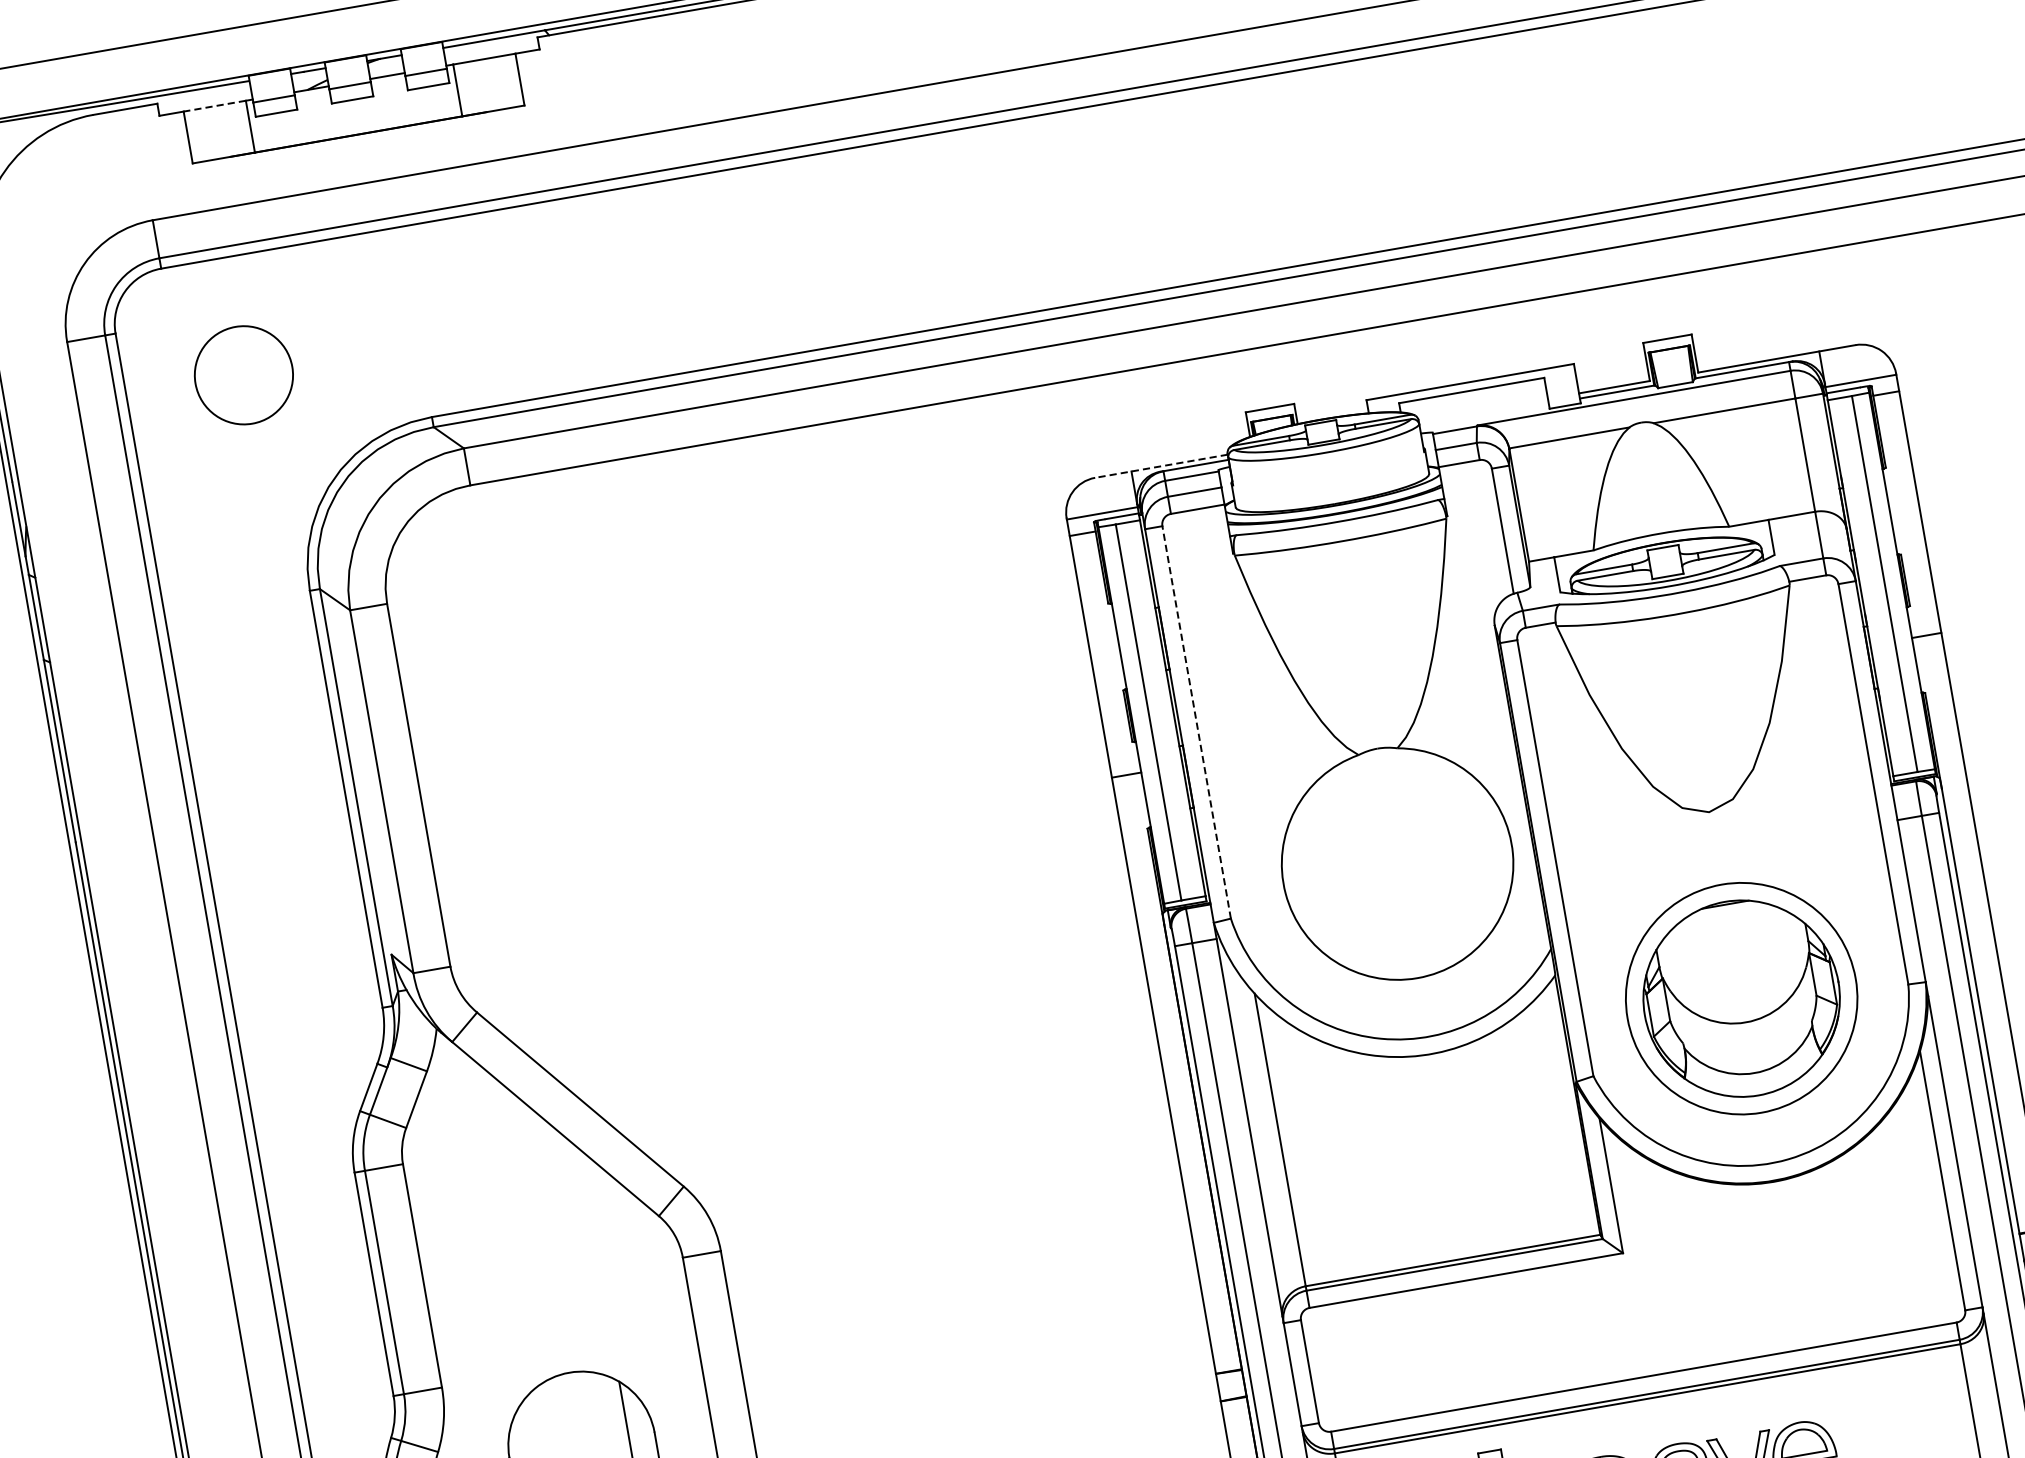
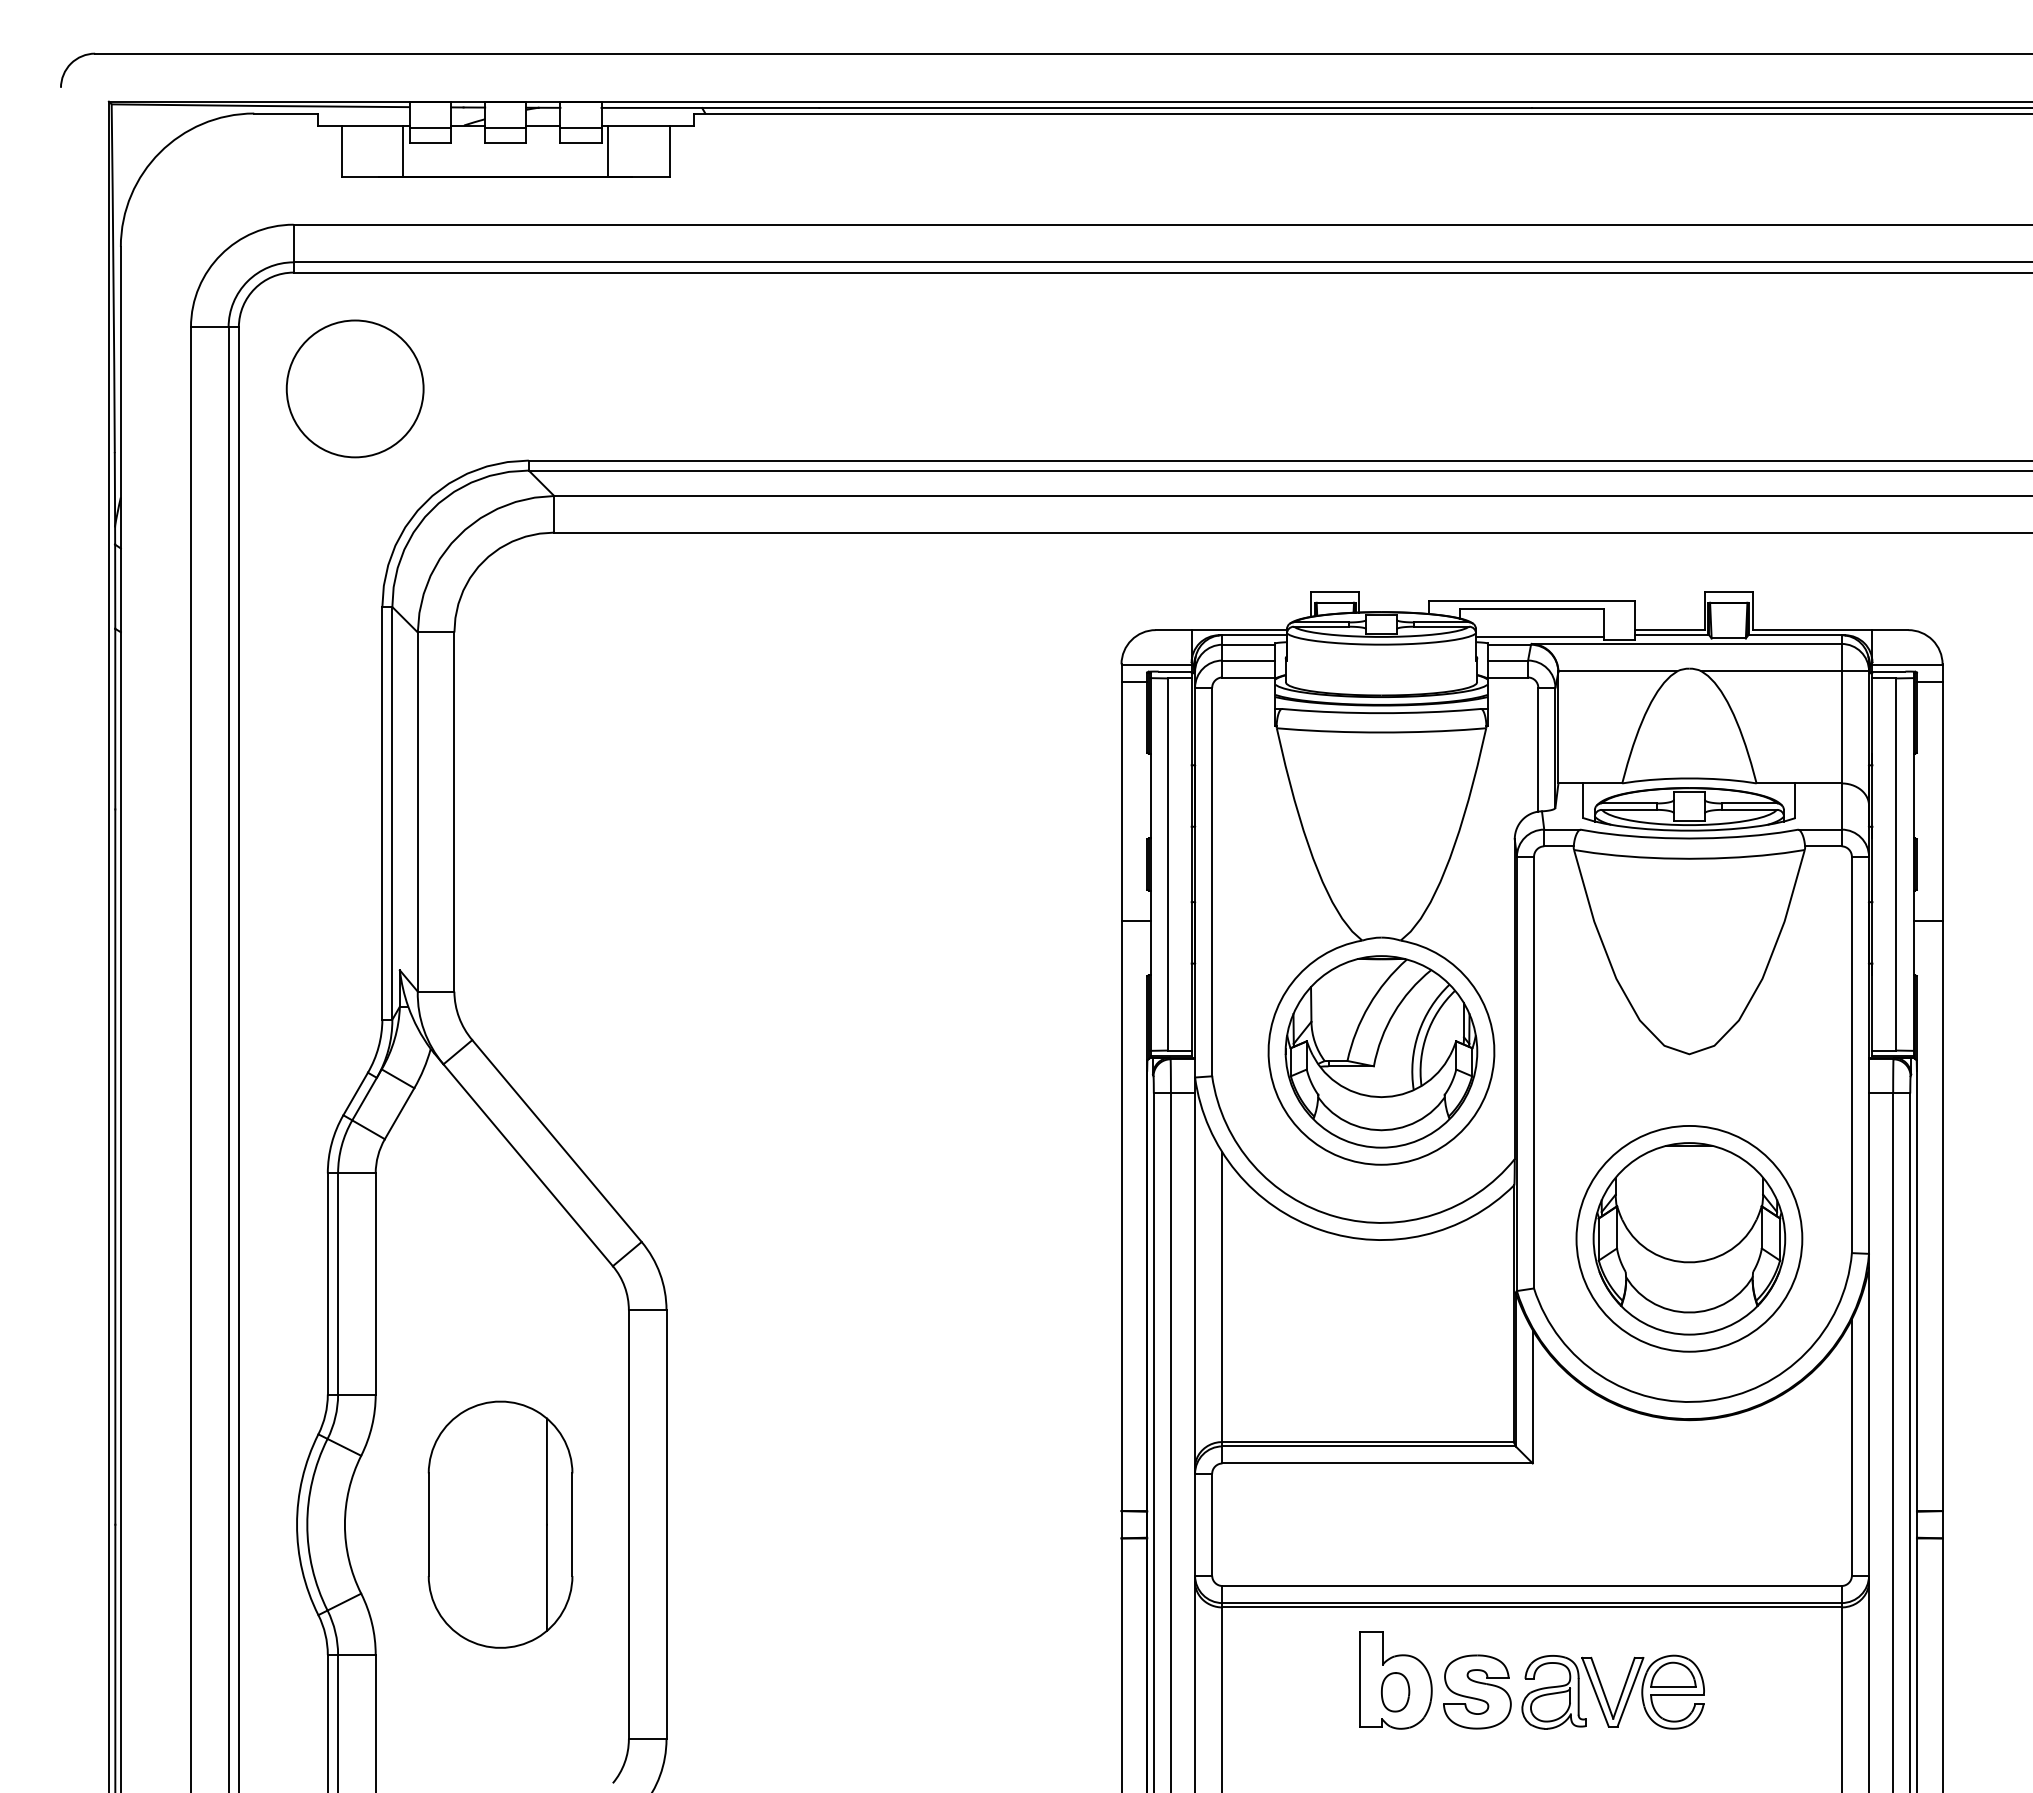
line: (214, 106) -> (372, 125), dashed -> solid
circle: (243, 374) -> (354, 388), size x1.43
line: (1484, 417) -> (1539, 637), added
line: (1161, 466) -> (1221, 630), dashed -> solid
line: (1196, 721) -> (1212, 881), dashed -> solid
part: (1397, 863) -> (1381, 1051), added

